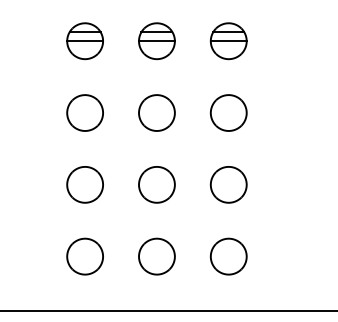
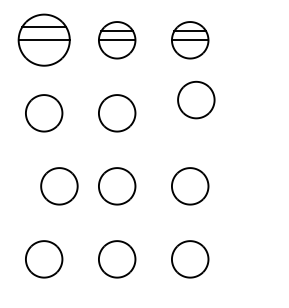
part: (84, 41) -> (43, 40), size x1.4
part: (228, 112) -> (196, 99), moved
part: (84, 184) -> (58, 185), moved

